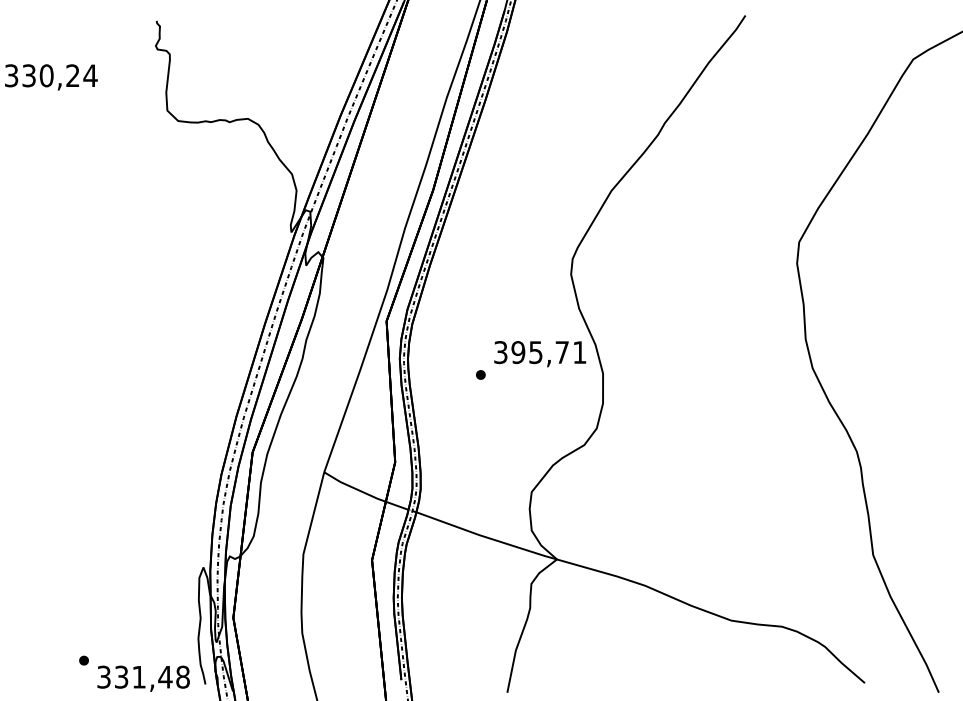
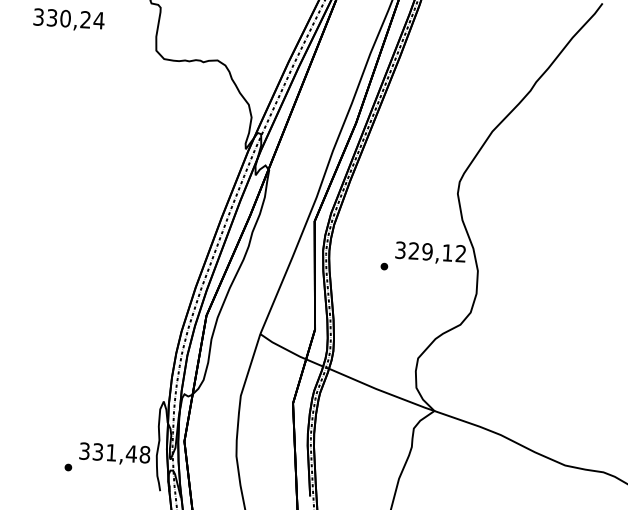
text: (548, 352) -> (437, 252), 395,71 -> 329,12
text: (143, 678) -> (114, 453), moved

